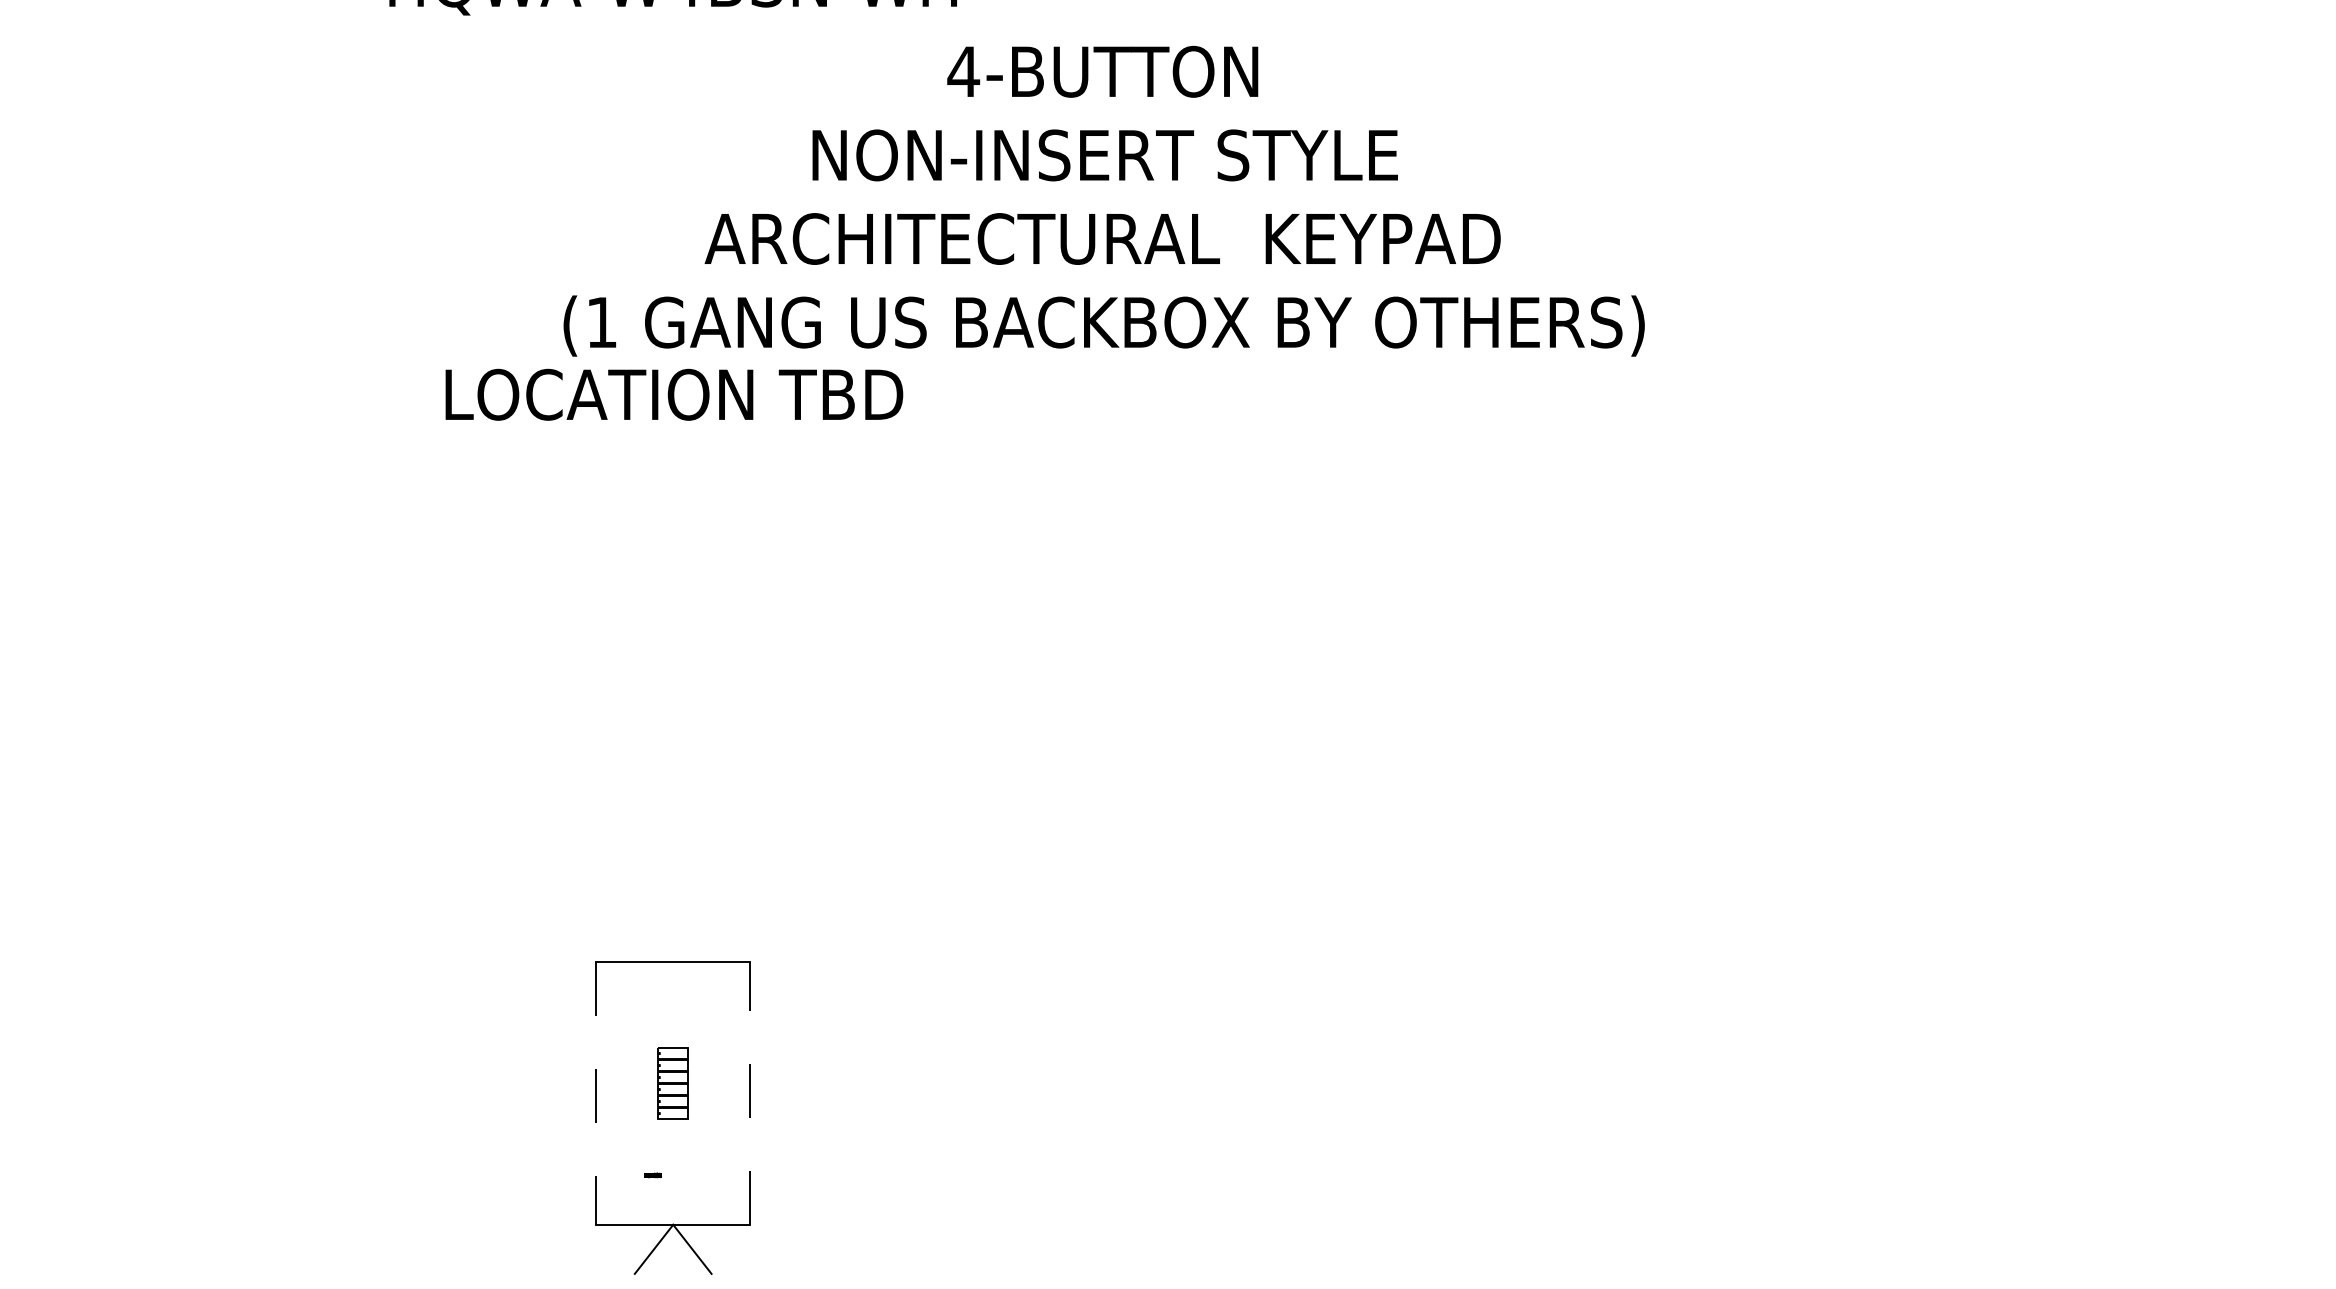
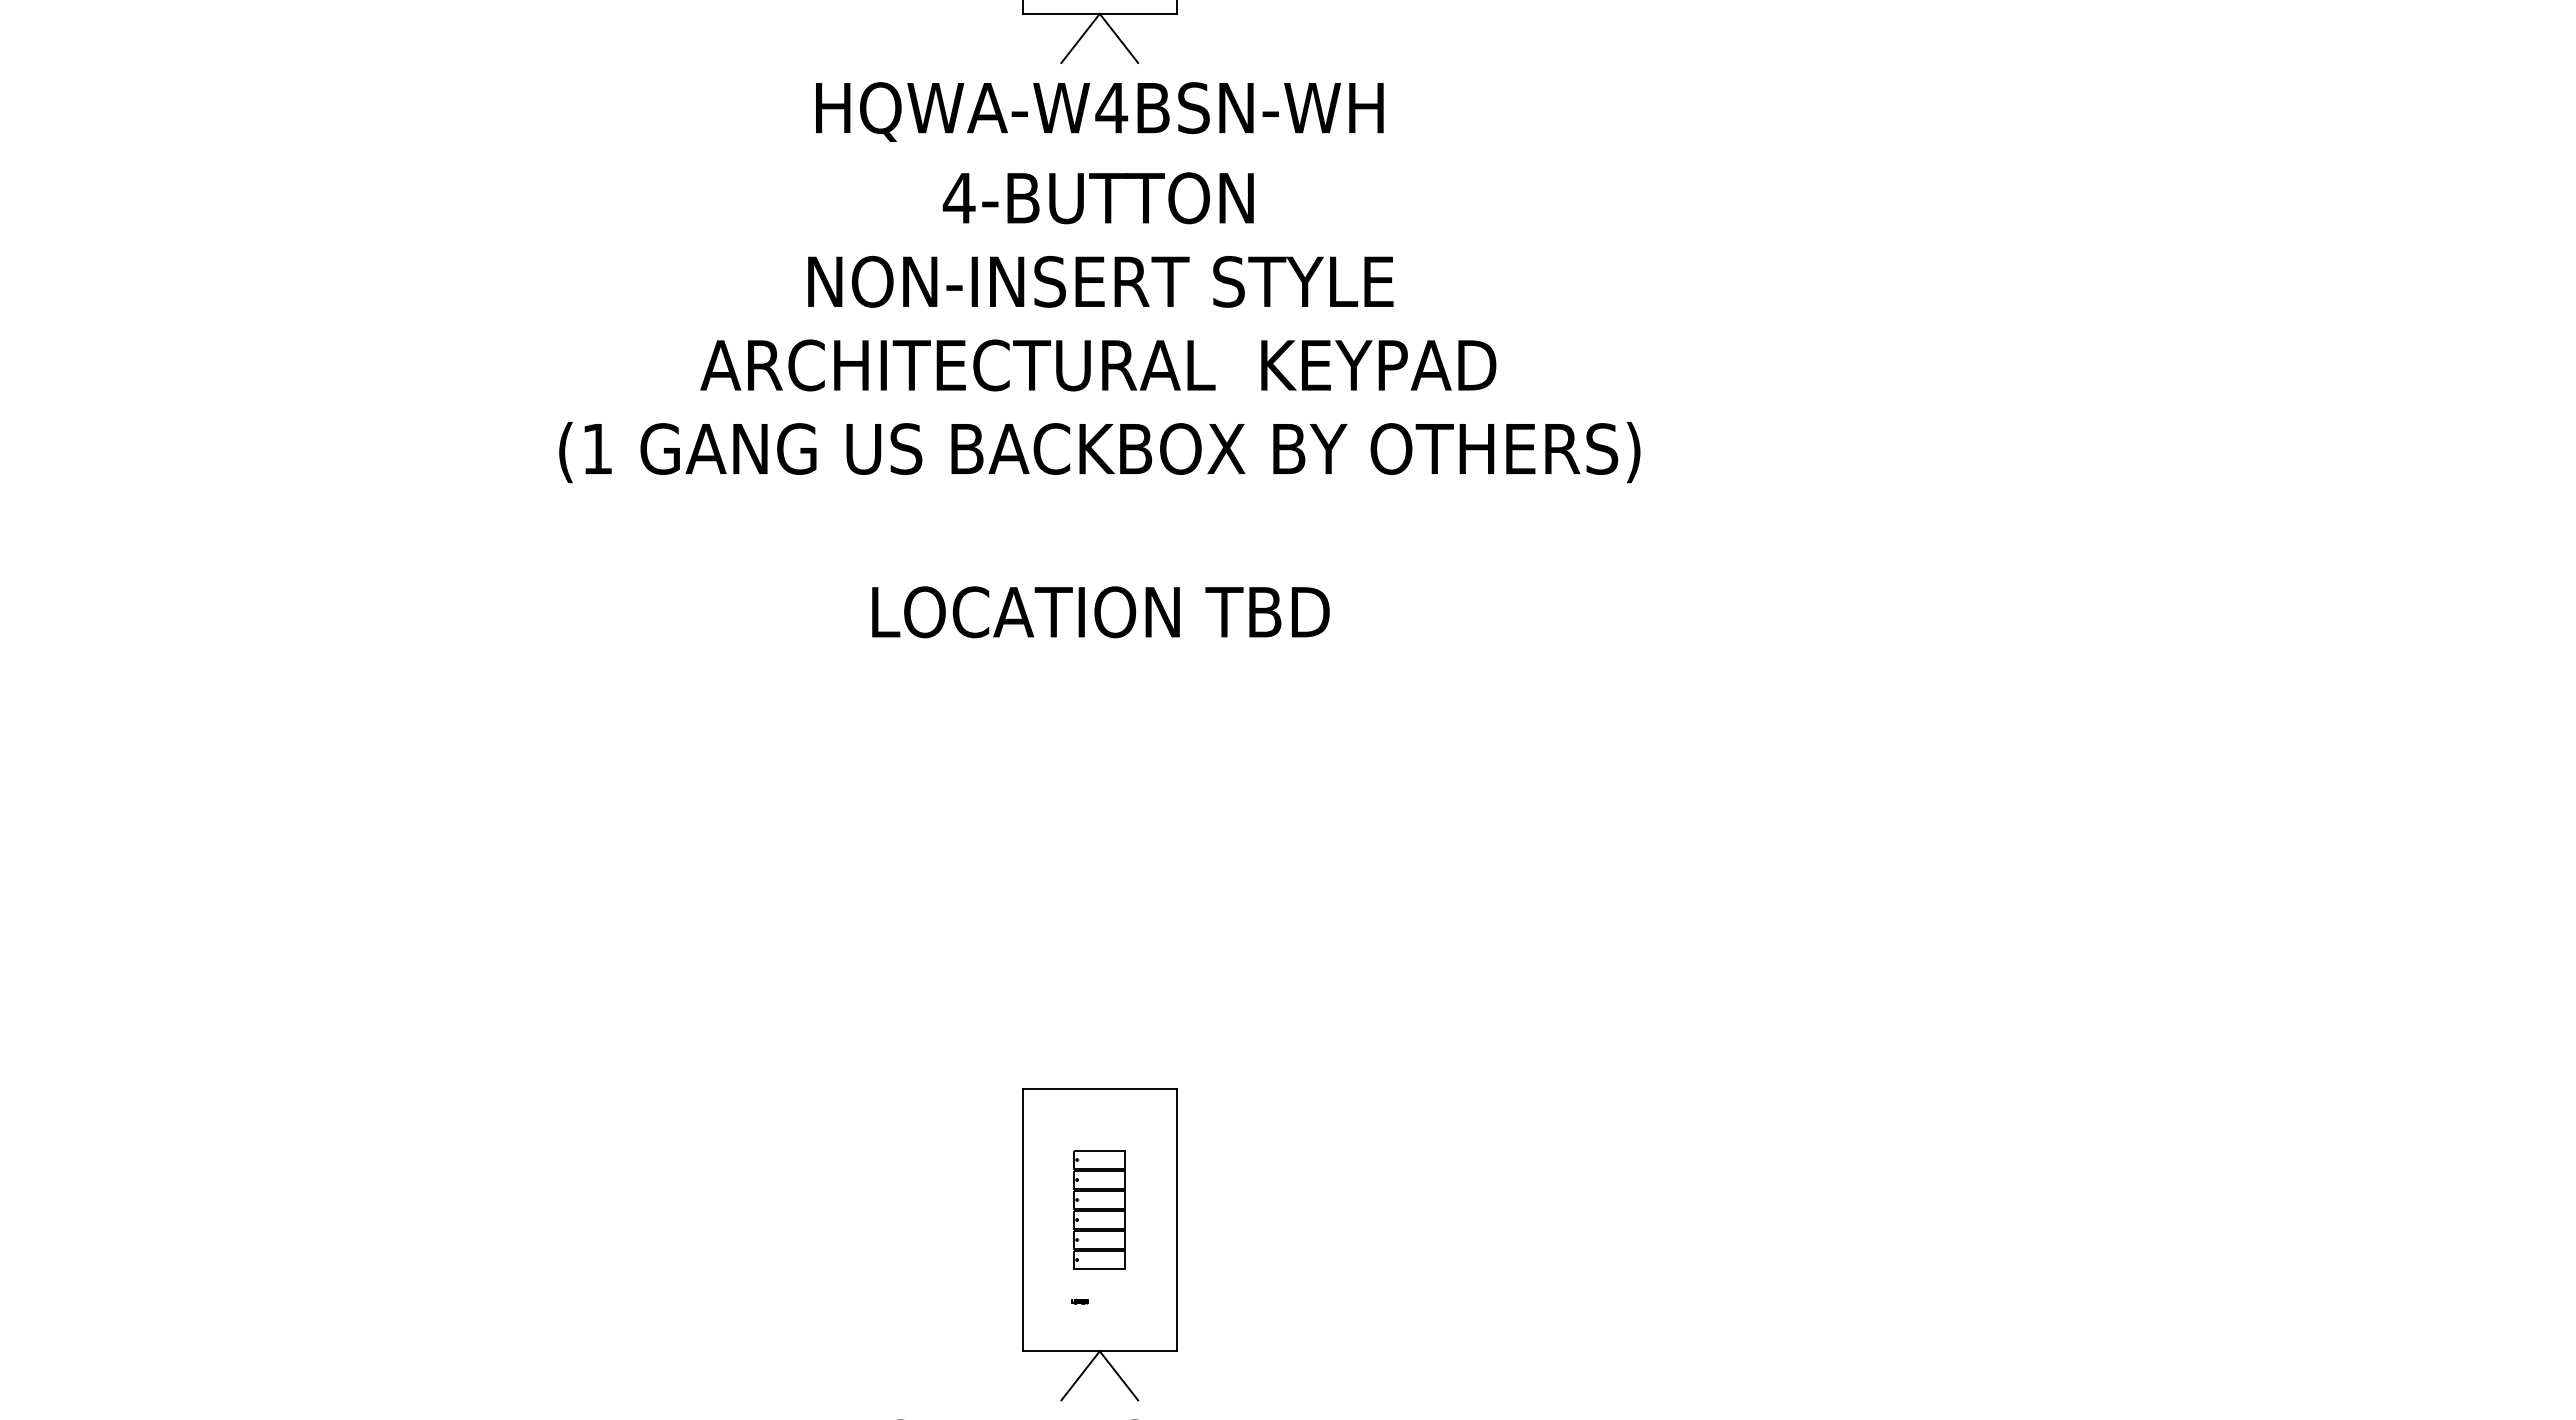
text: (1103, 201) -> (1099, 327), moved
text: (673, 395) -> (1100, 612), moved
part: (672, 1083) -> (1099, 1209), size x1.67
line: (749, 1093) -> (1176, 1219), dashed -> solid
line: (595, 1094) -> (1022, 1220), dashed -> solid

